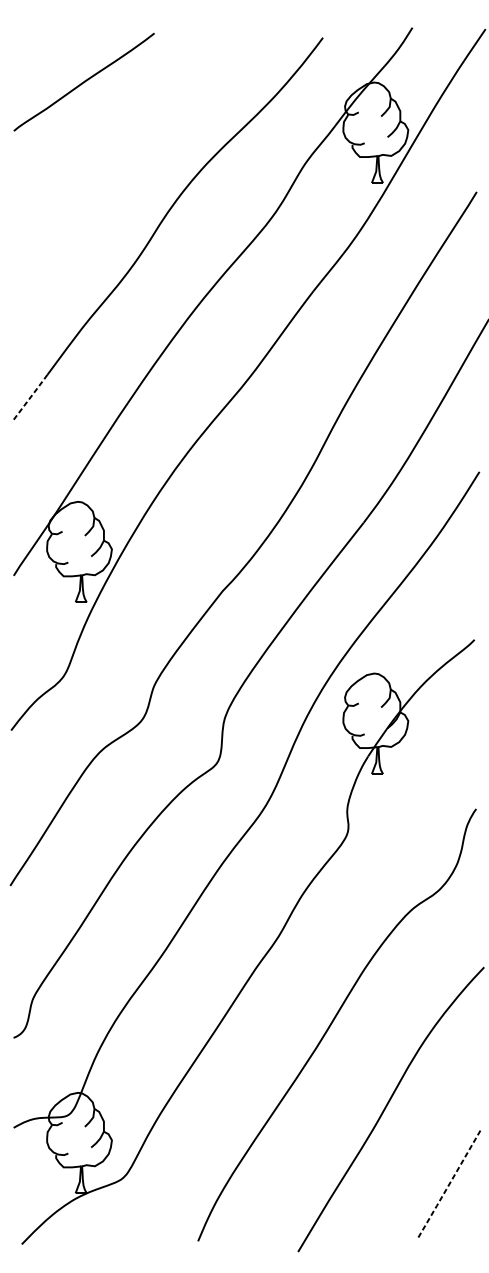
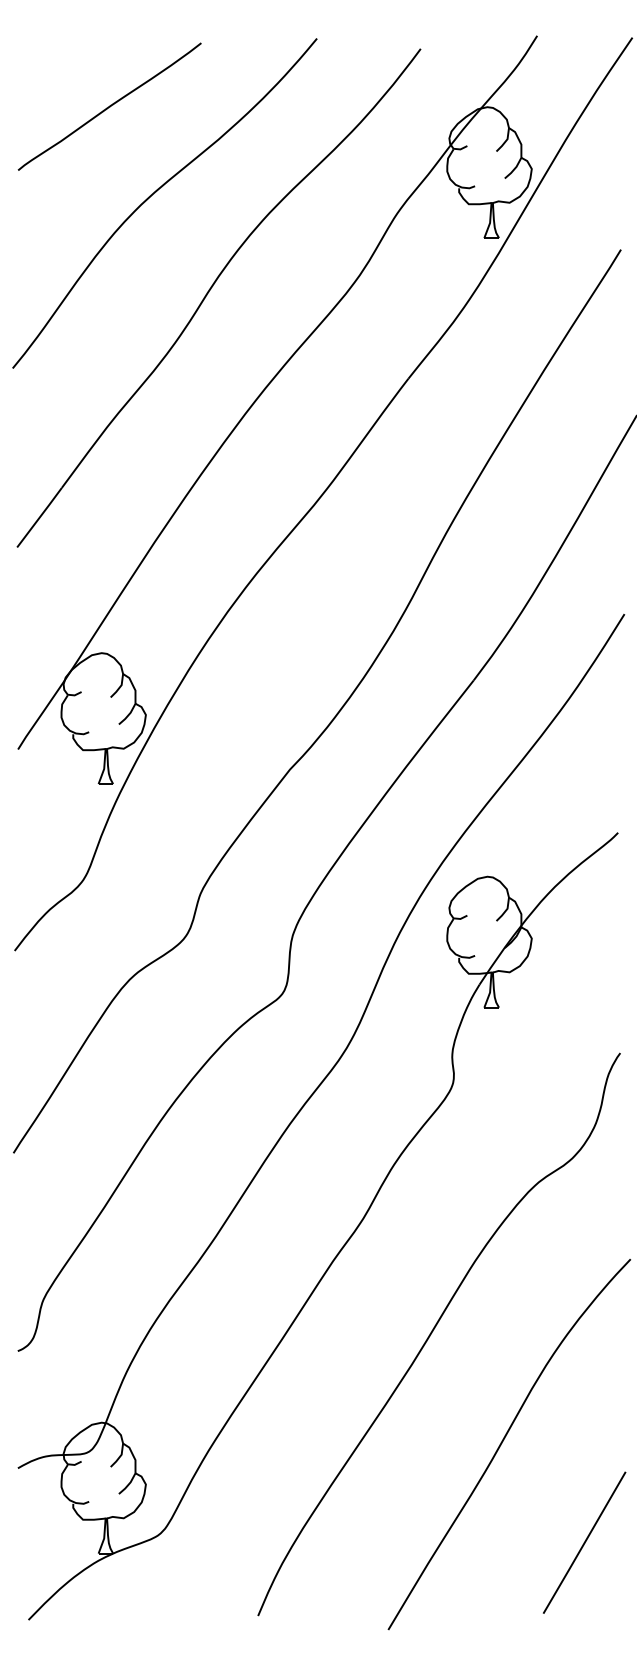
curve: (119, 148) -> (155, 193), added
line: (30, 397) -> (40, 517), dashed -> solid
line: (448, 1185) -> (584, 1543), dashed -> solid

